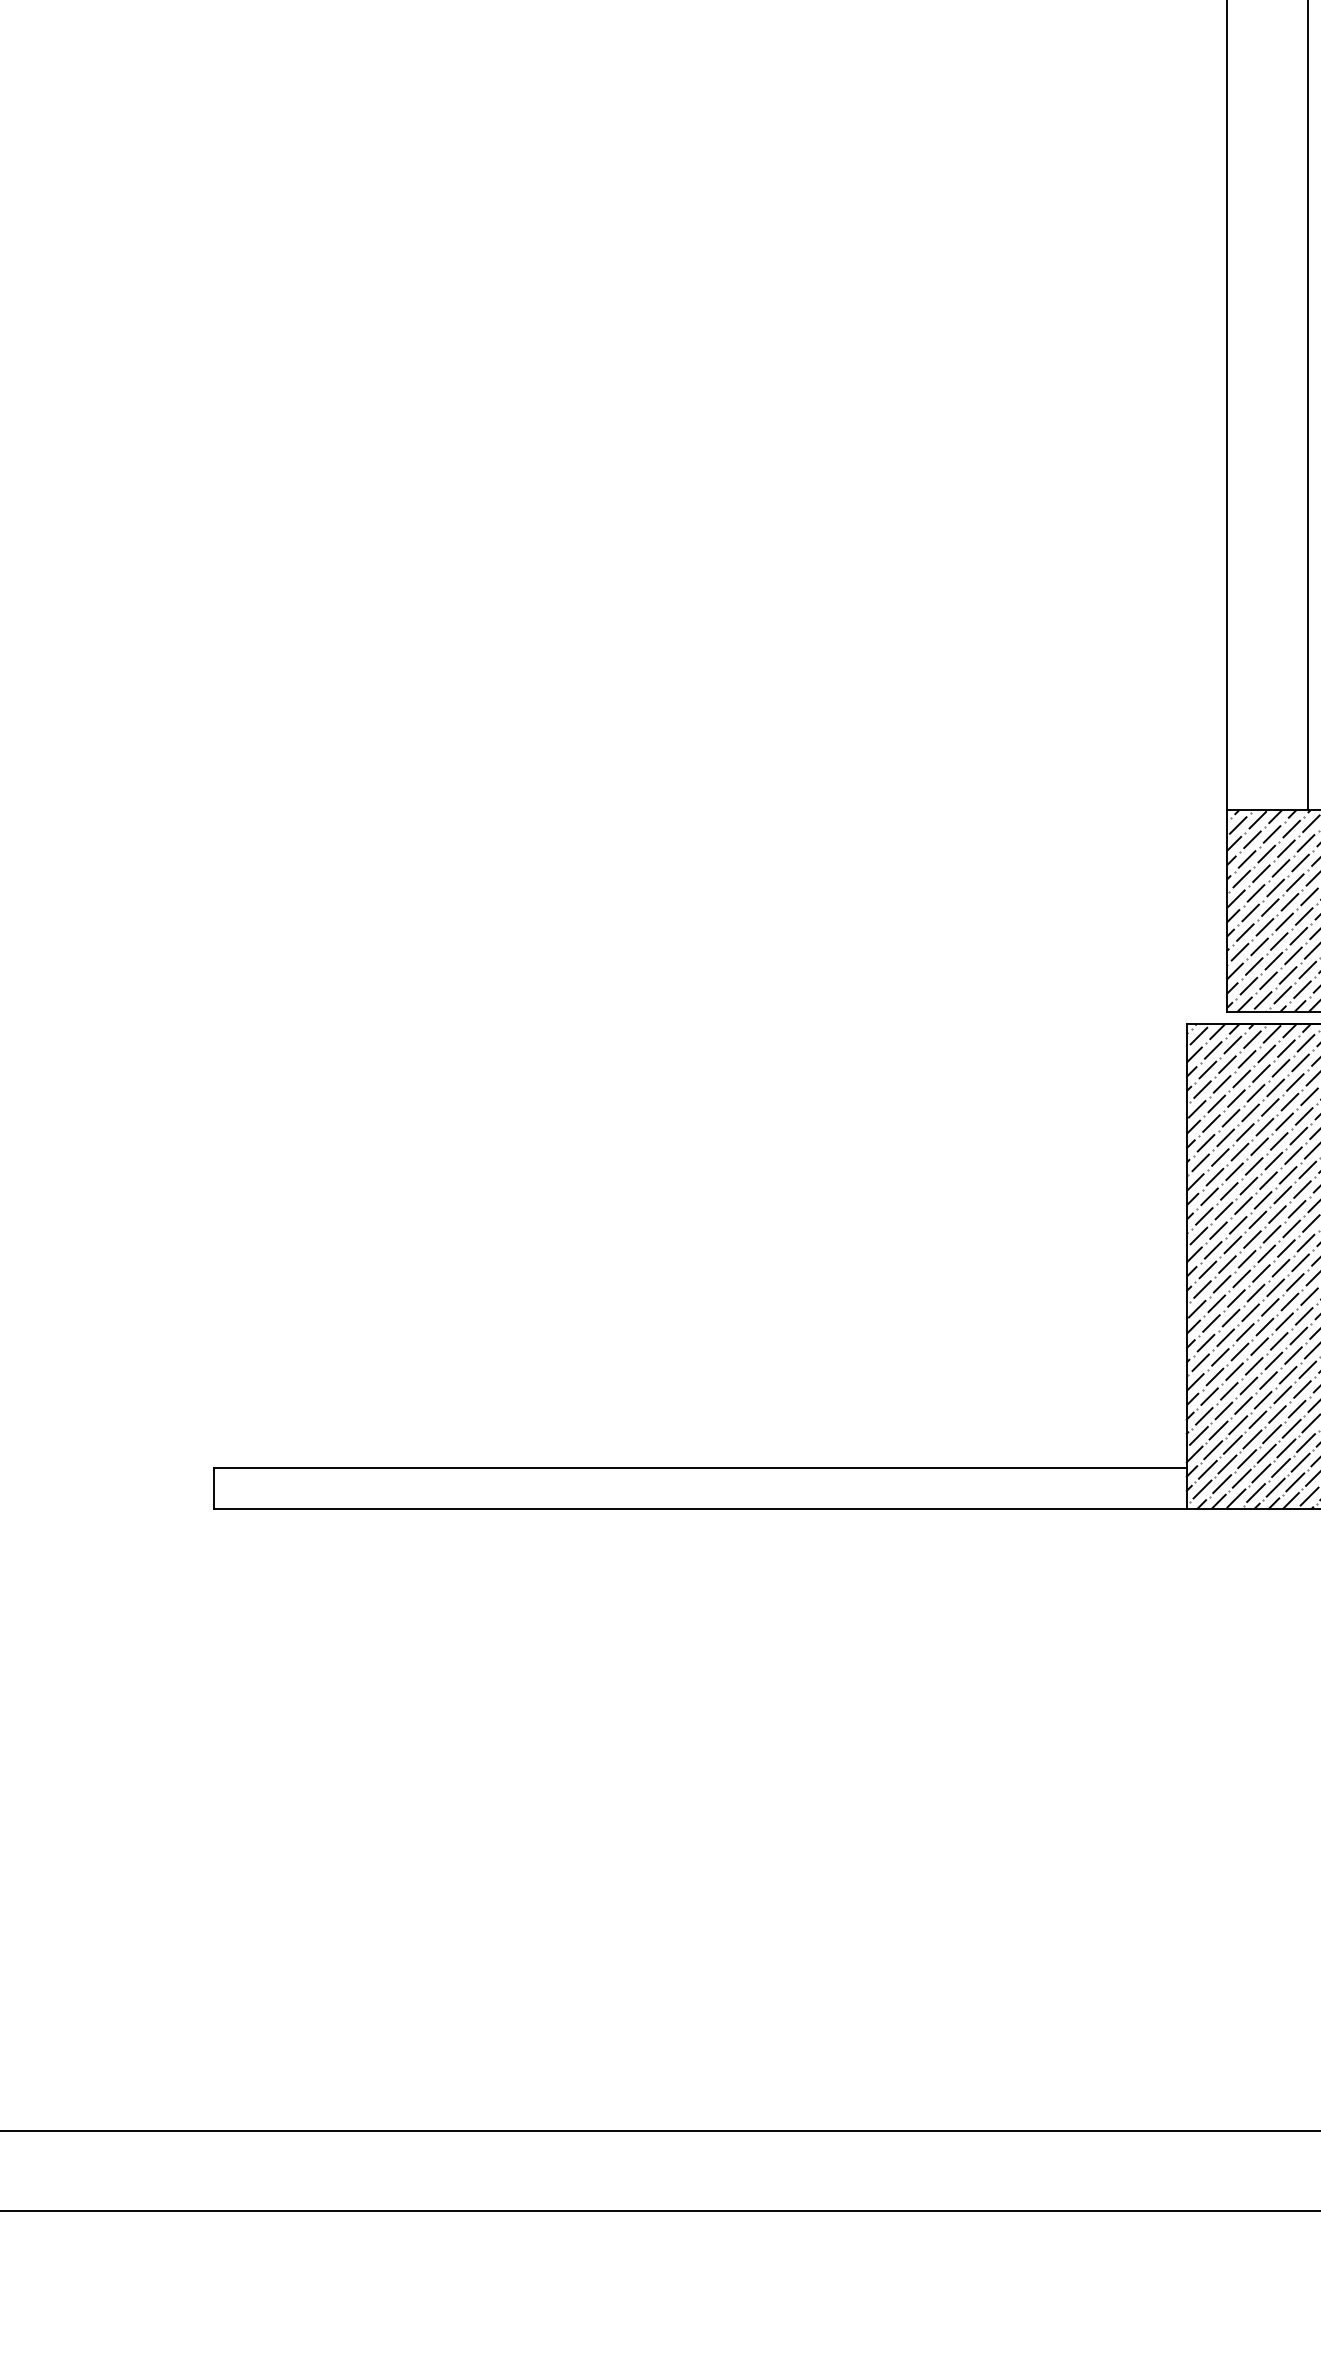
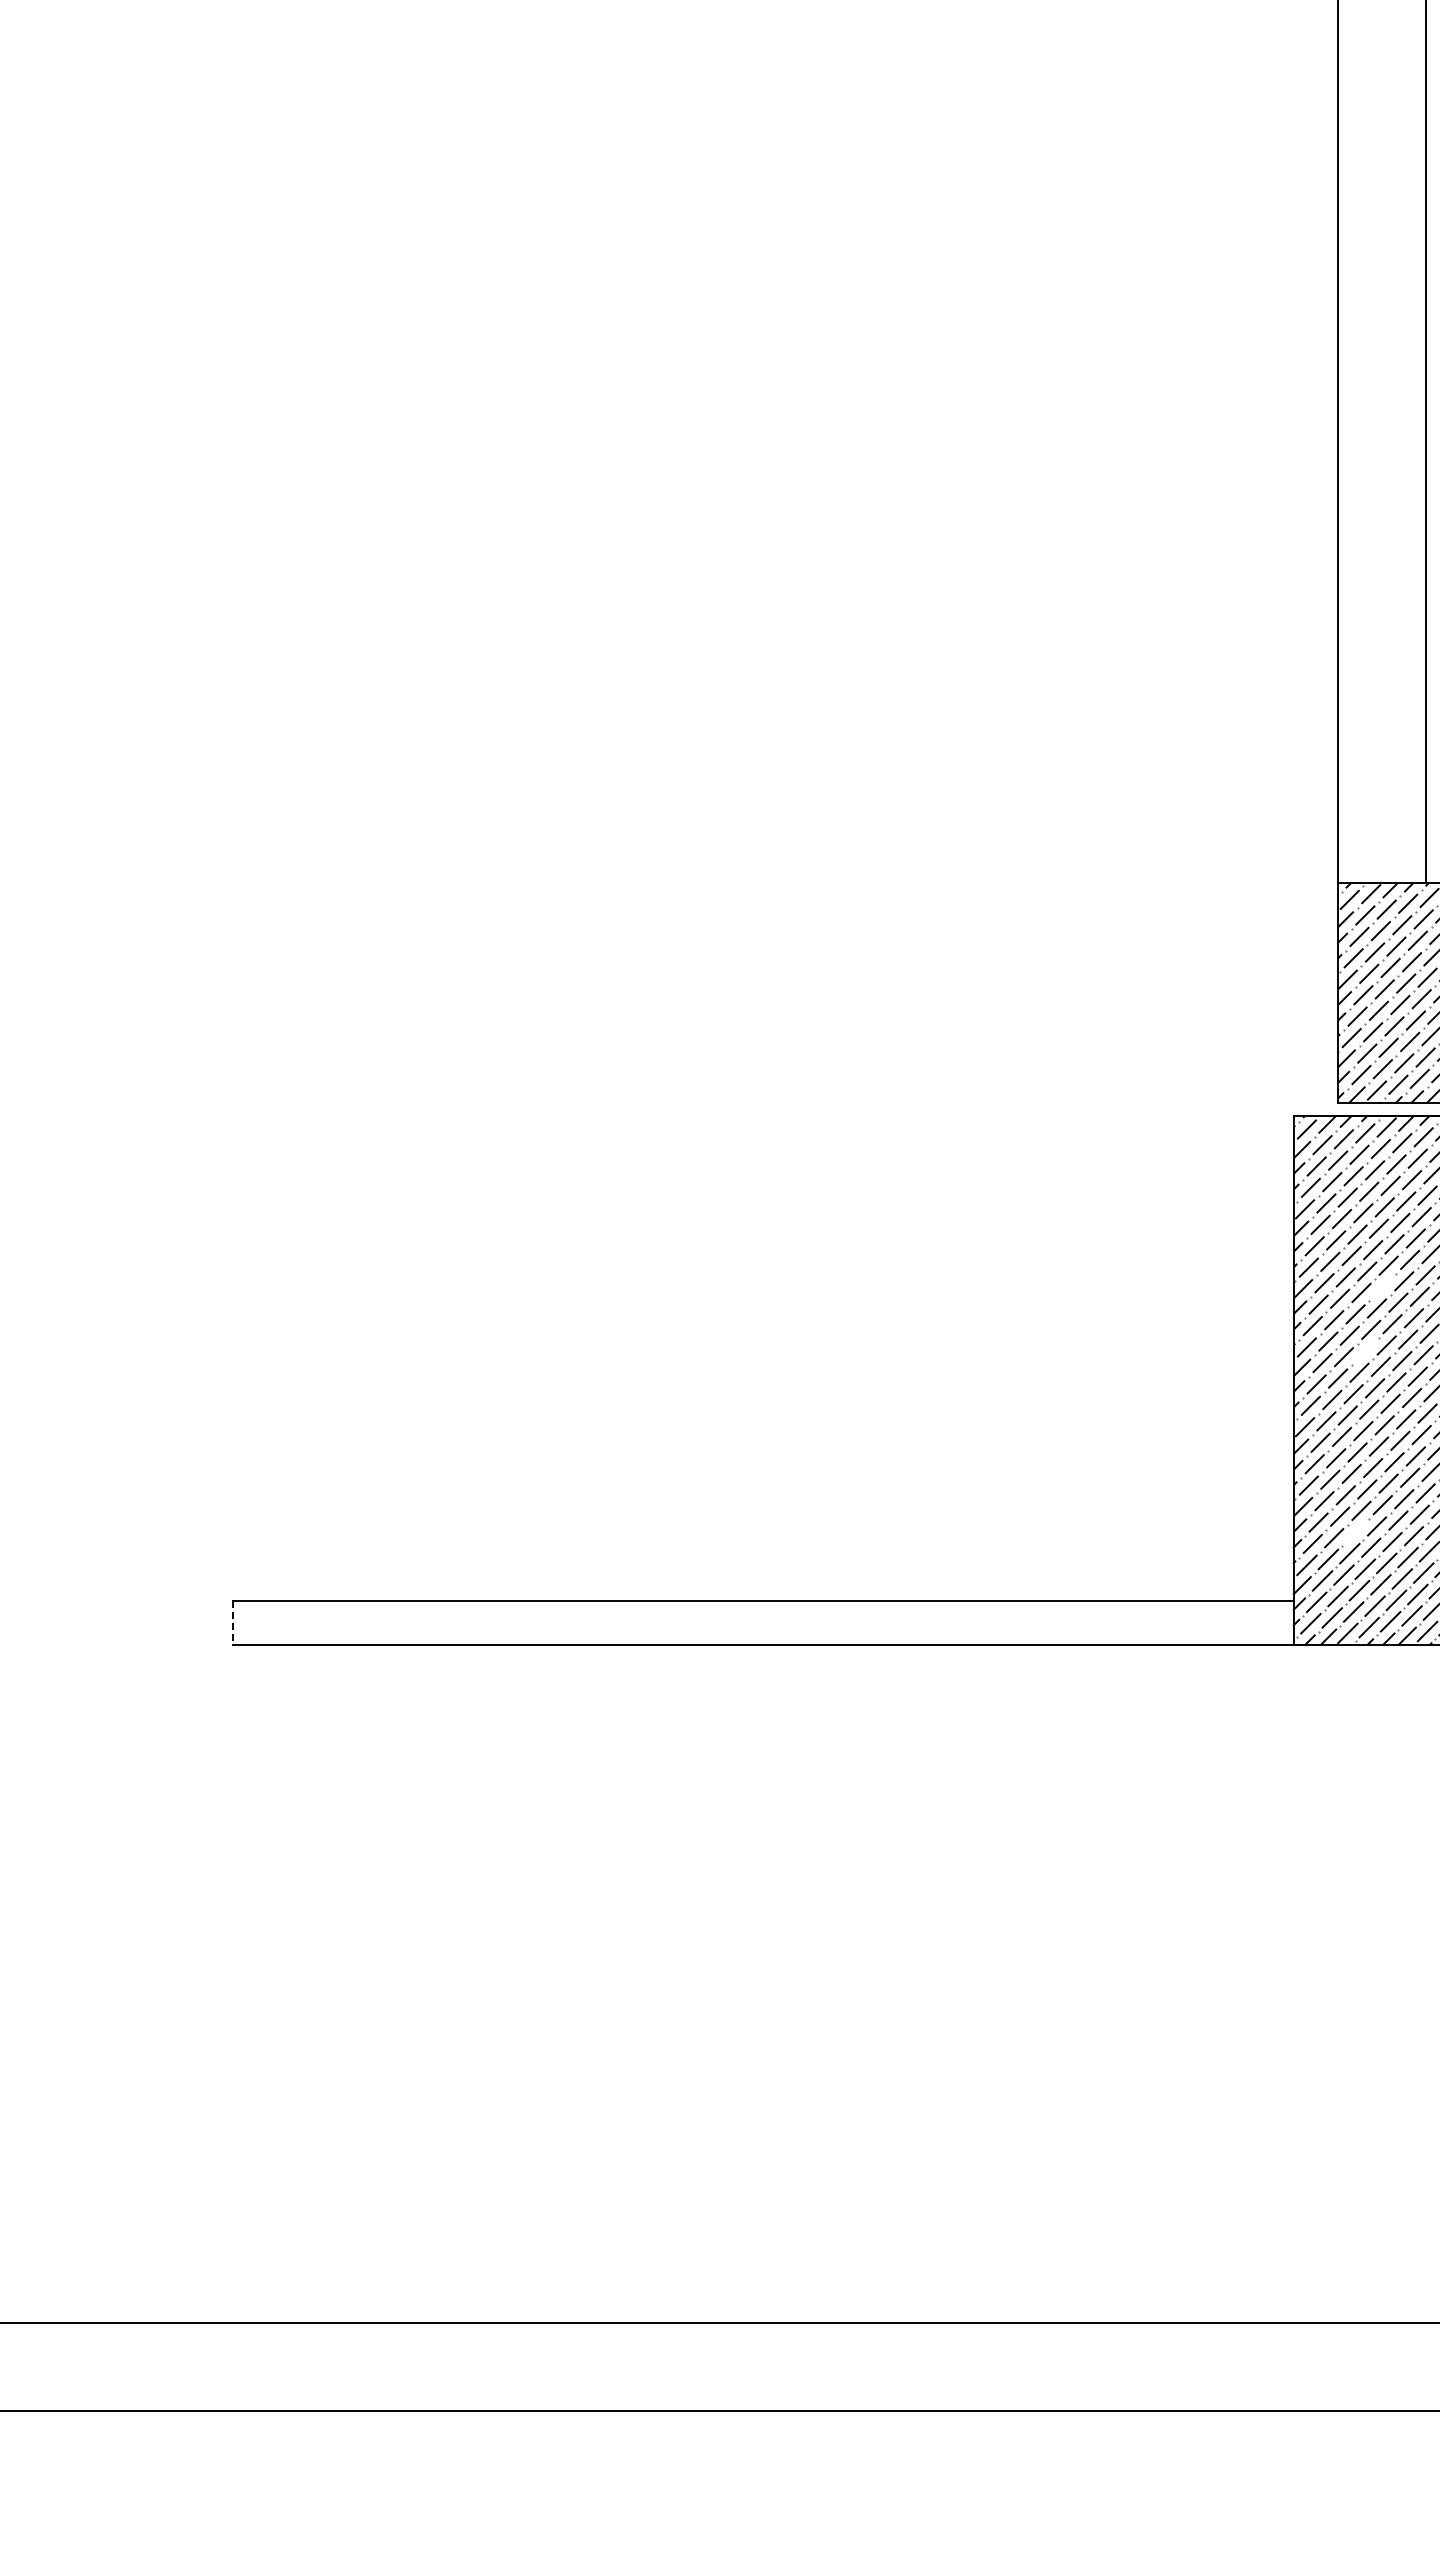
line: (1268, 1180) -> (1382, 1286), removed
line: (1252, 1239) -> (1365, 1351), removed
line: (1243, 1405) -> (1355, 1532), removed
line: (214, 1489) -> (233, 1623), solid -> dashed

